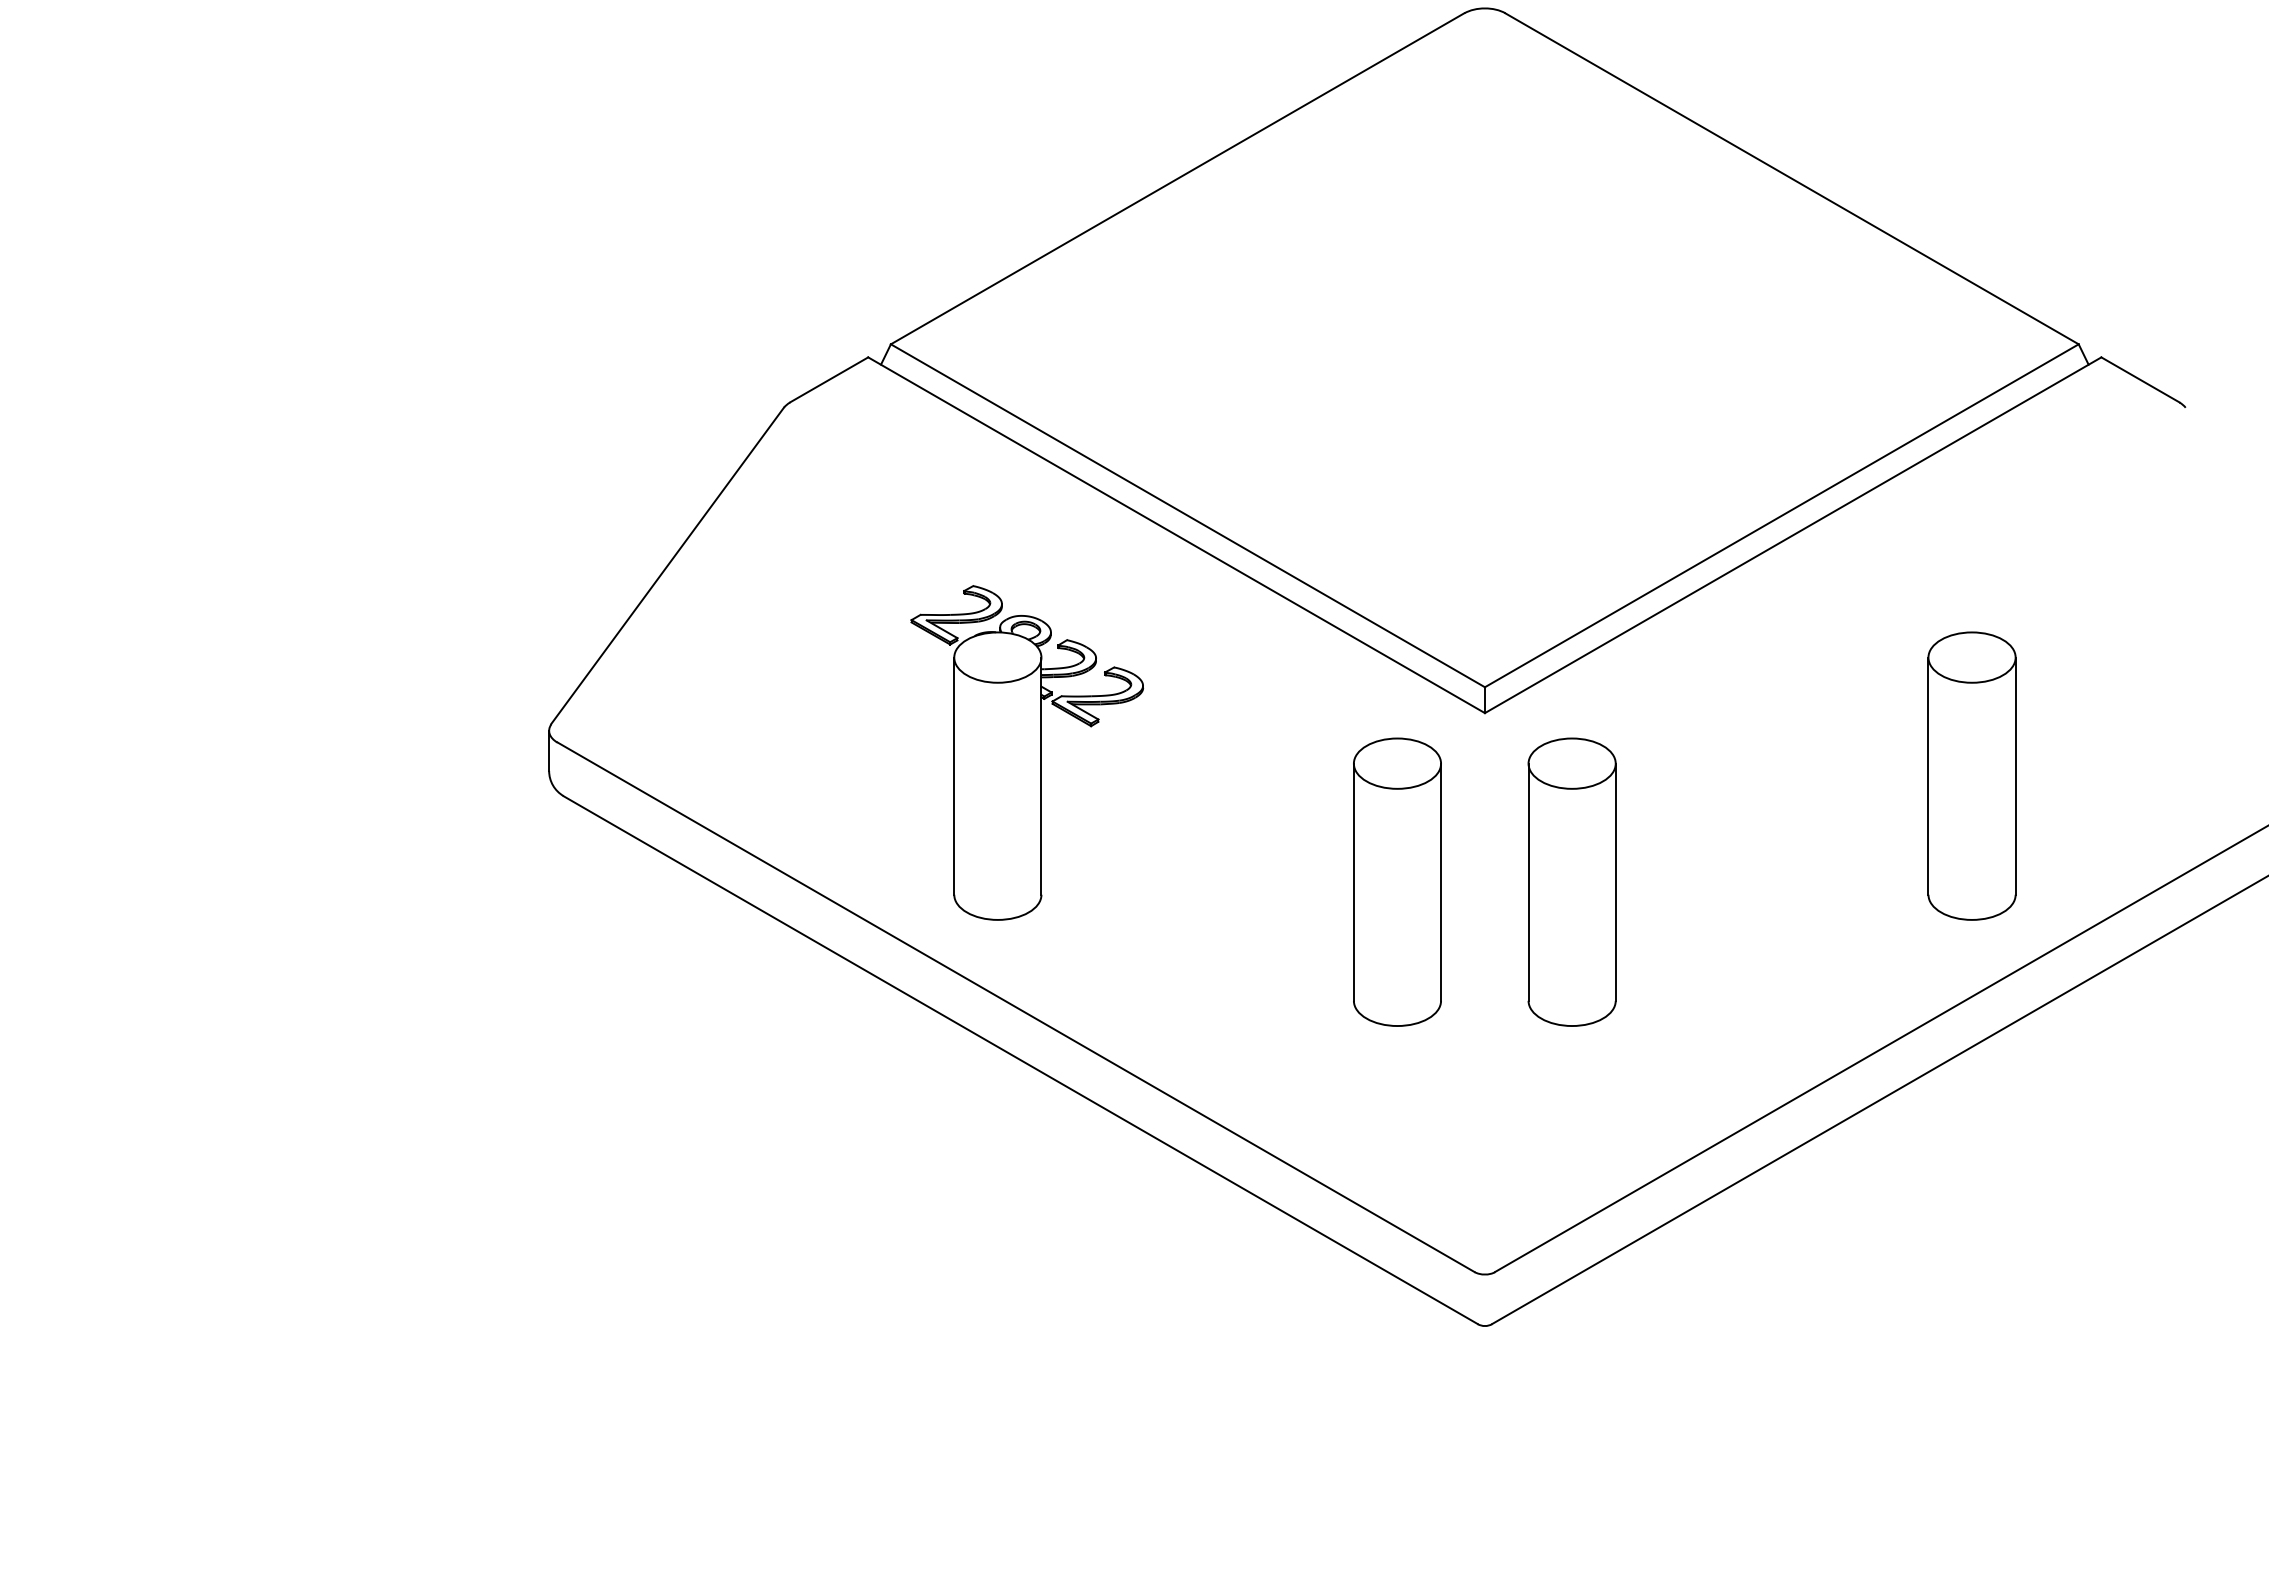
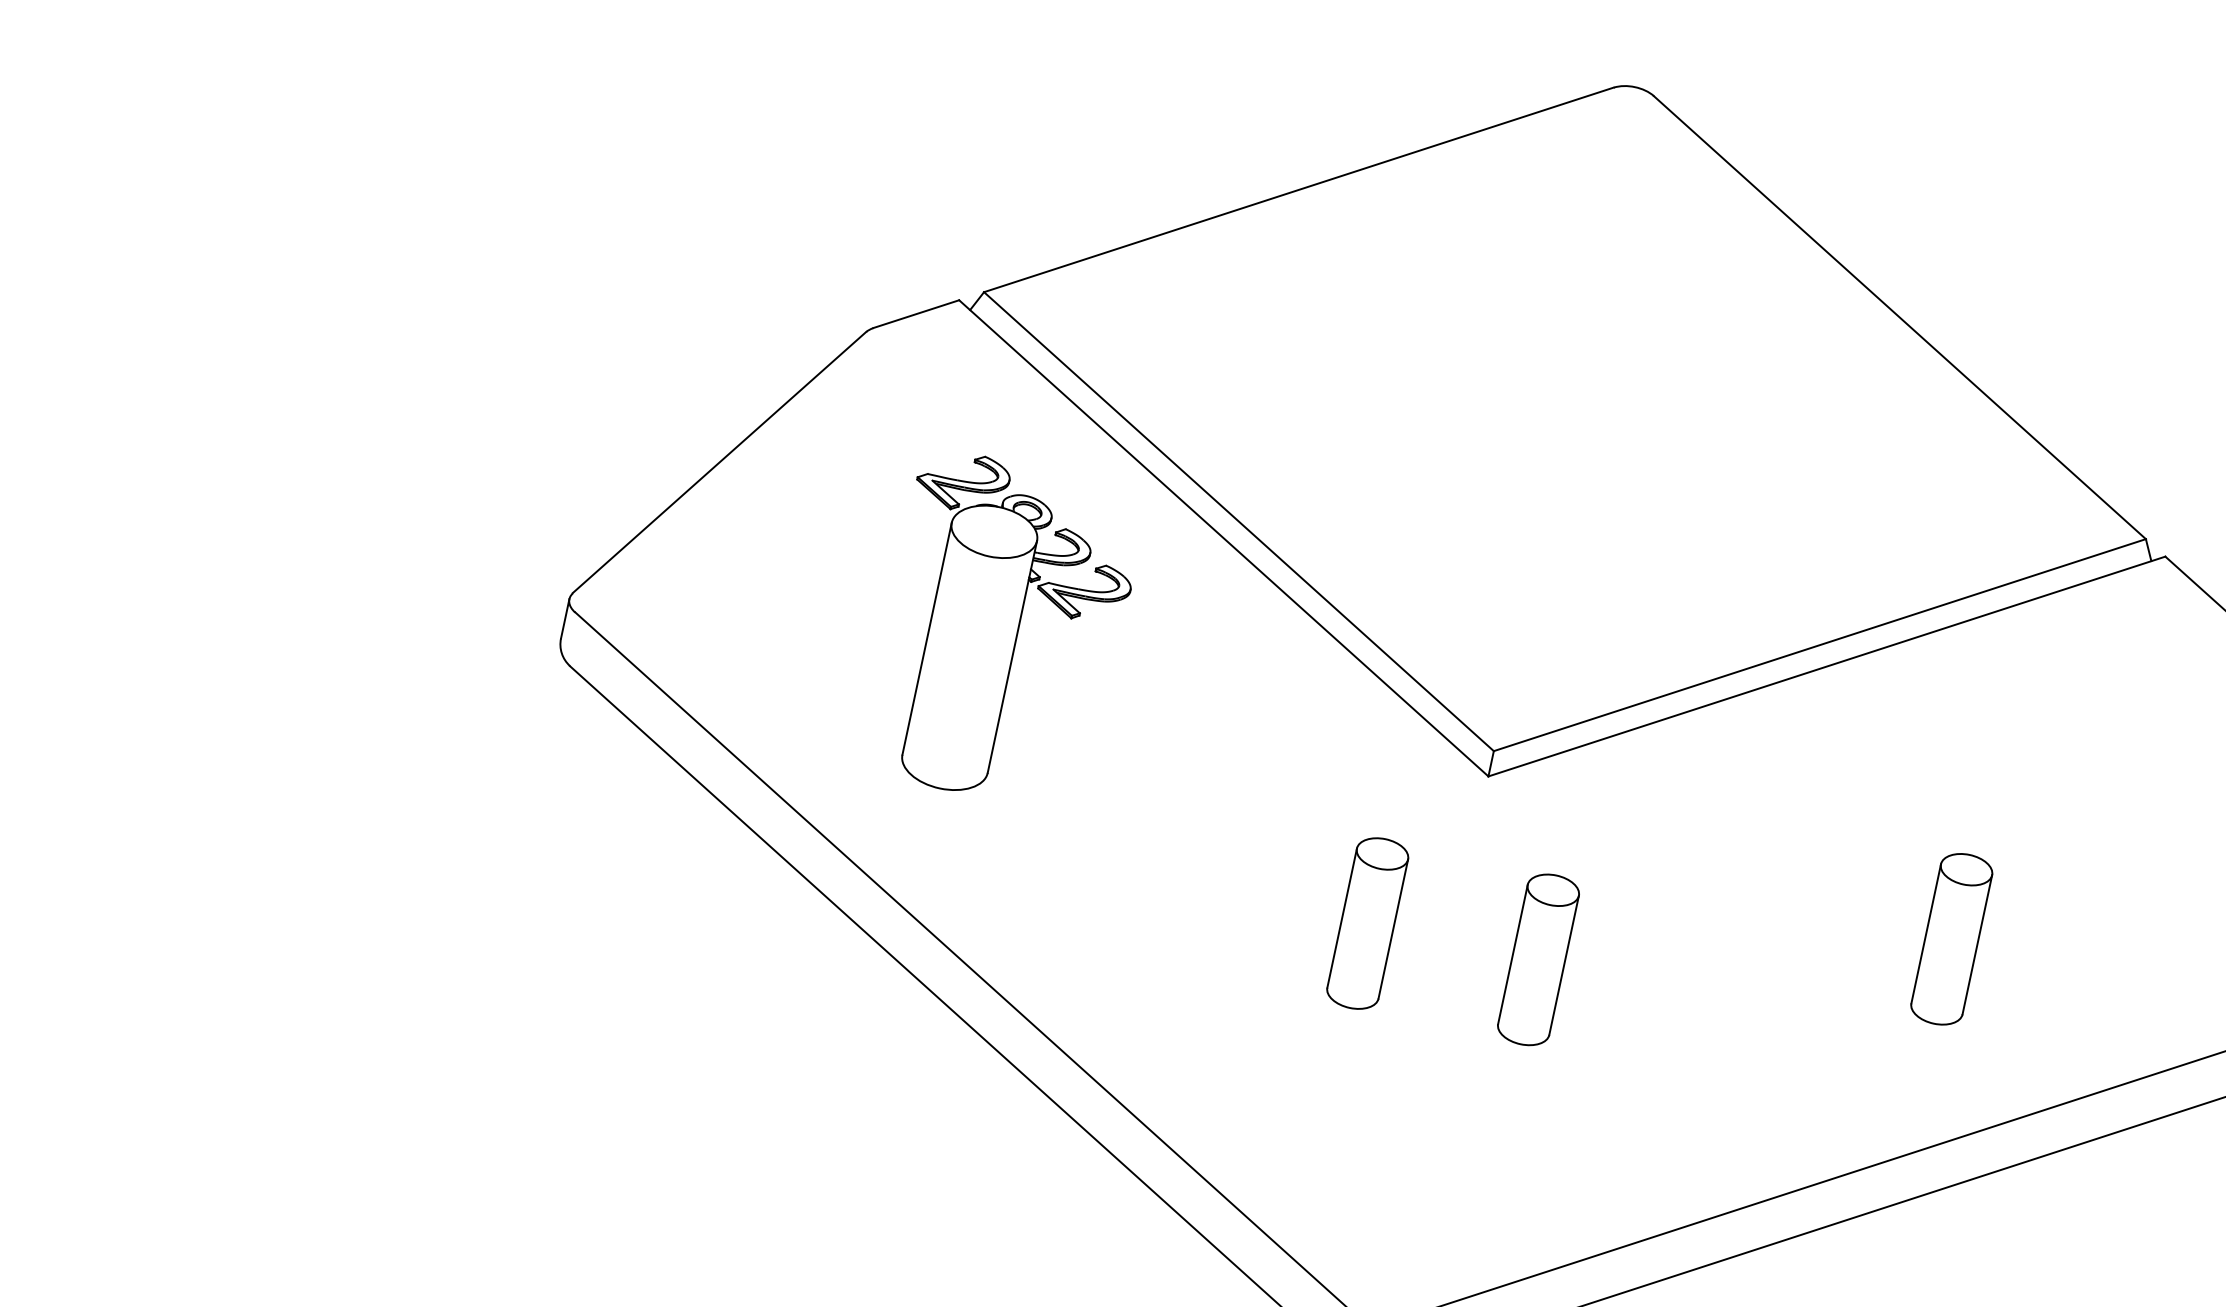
part: (1026, 752) -> (1002, 630), moved
part: (1971, 775) -> (1951, 938), size x0.6
part: (1397, 881) -> (1367, 922), size x0.6
part: (1571, 881) -> (1538, 959), size x0.6

